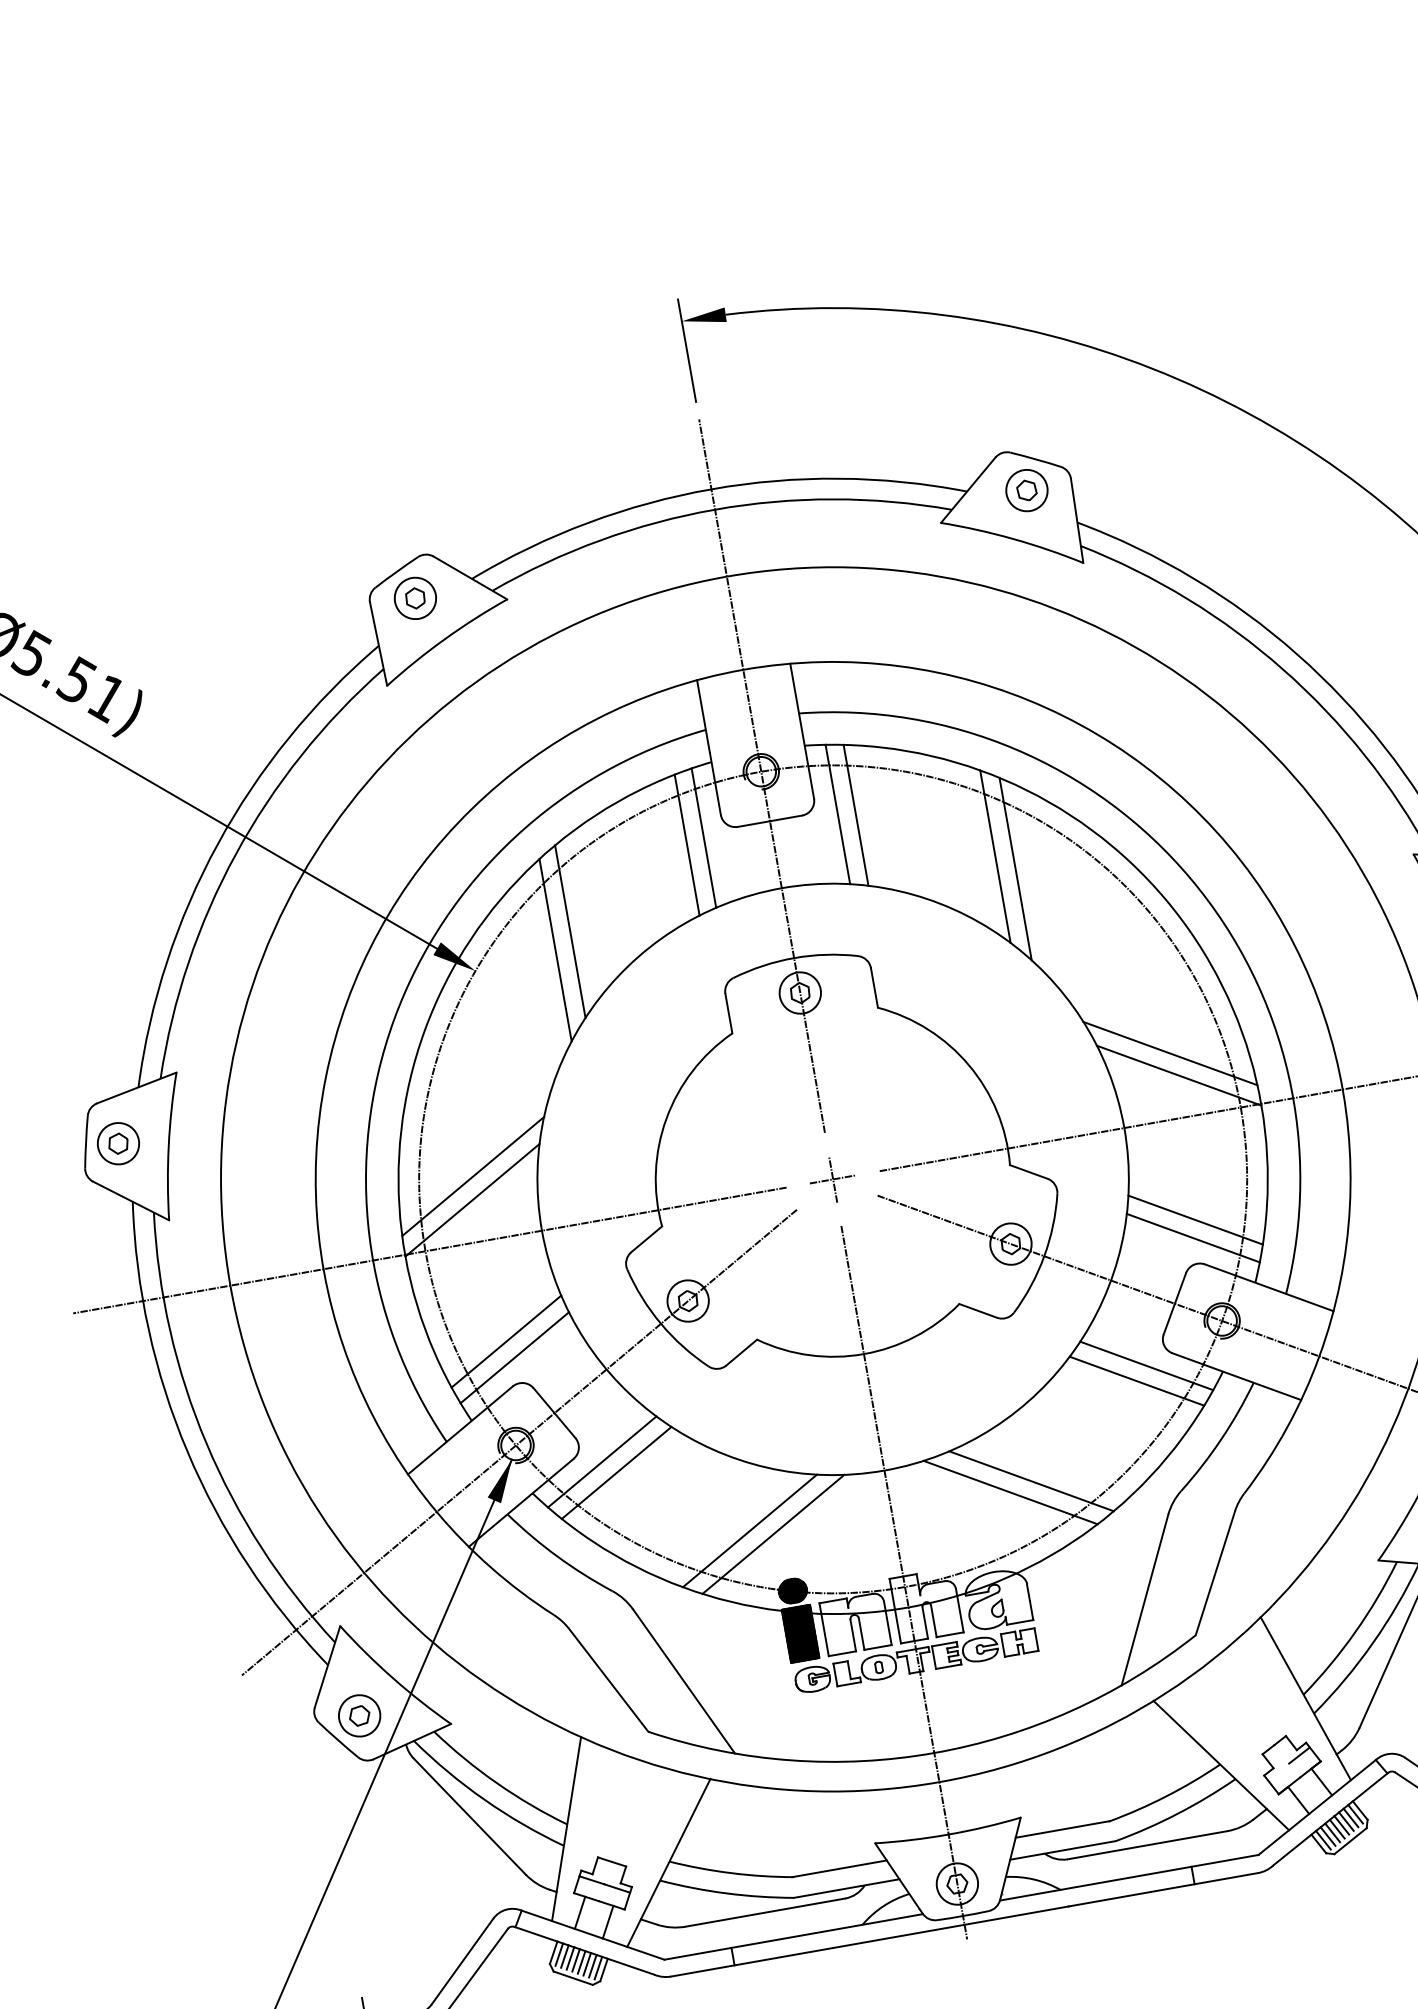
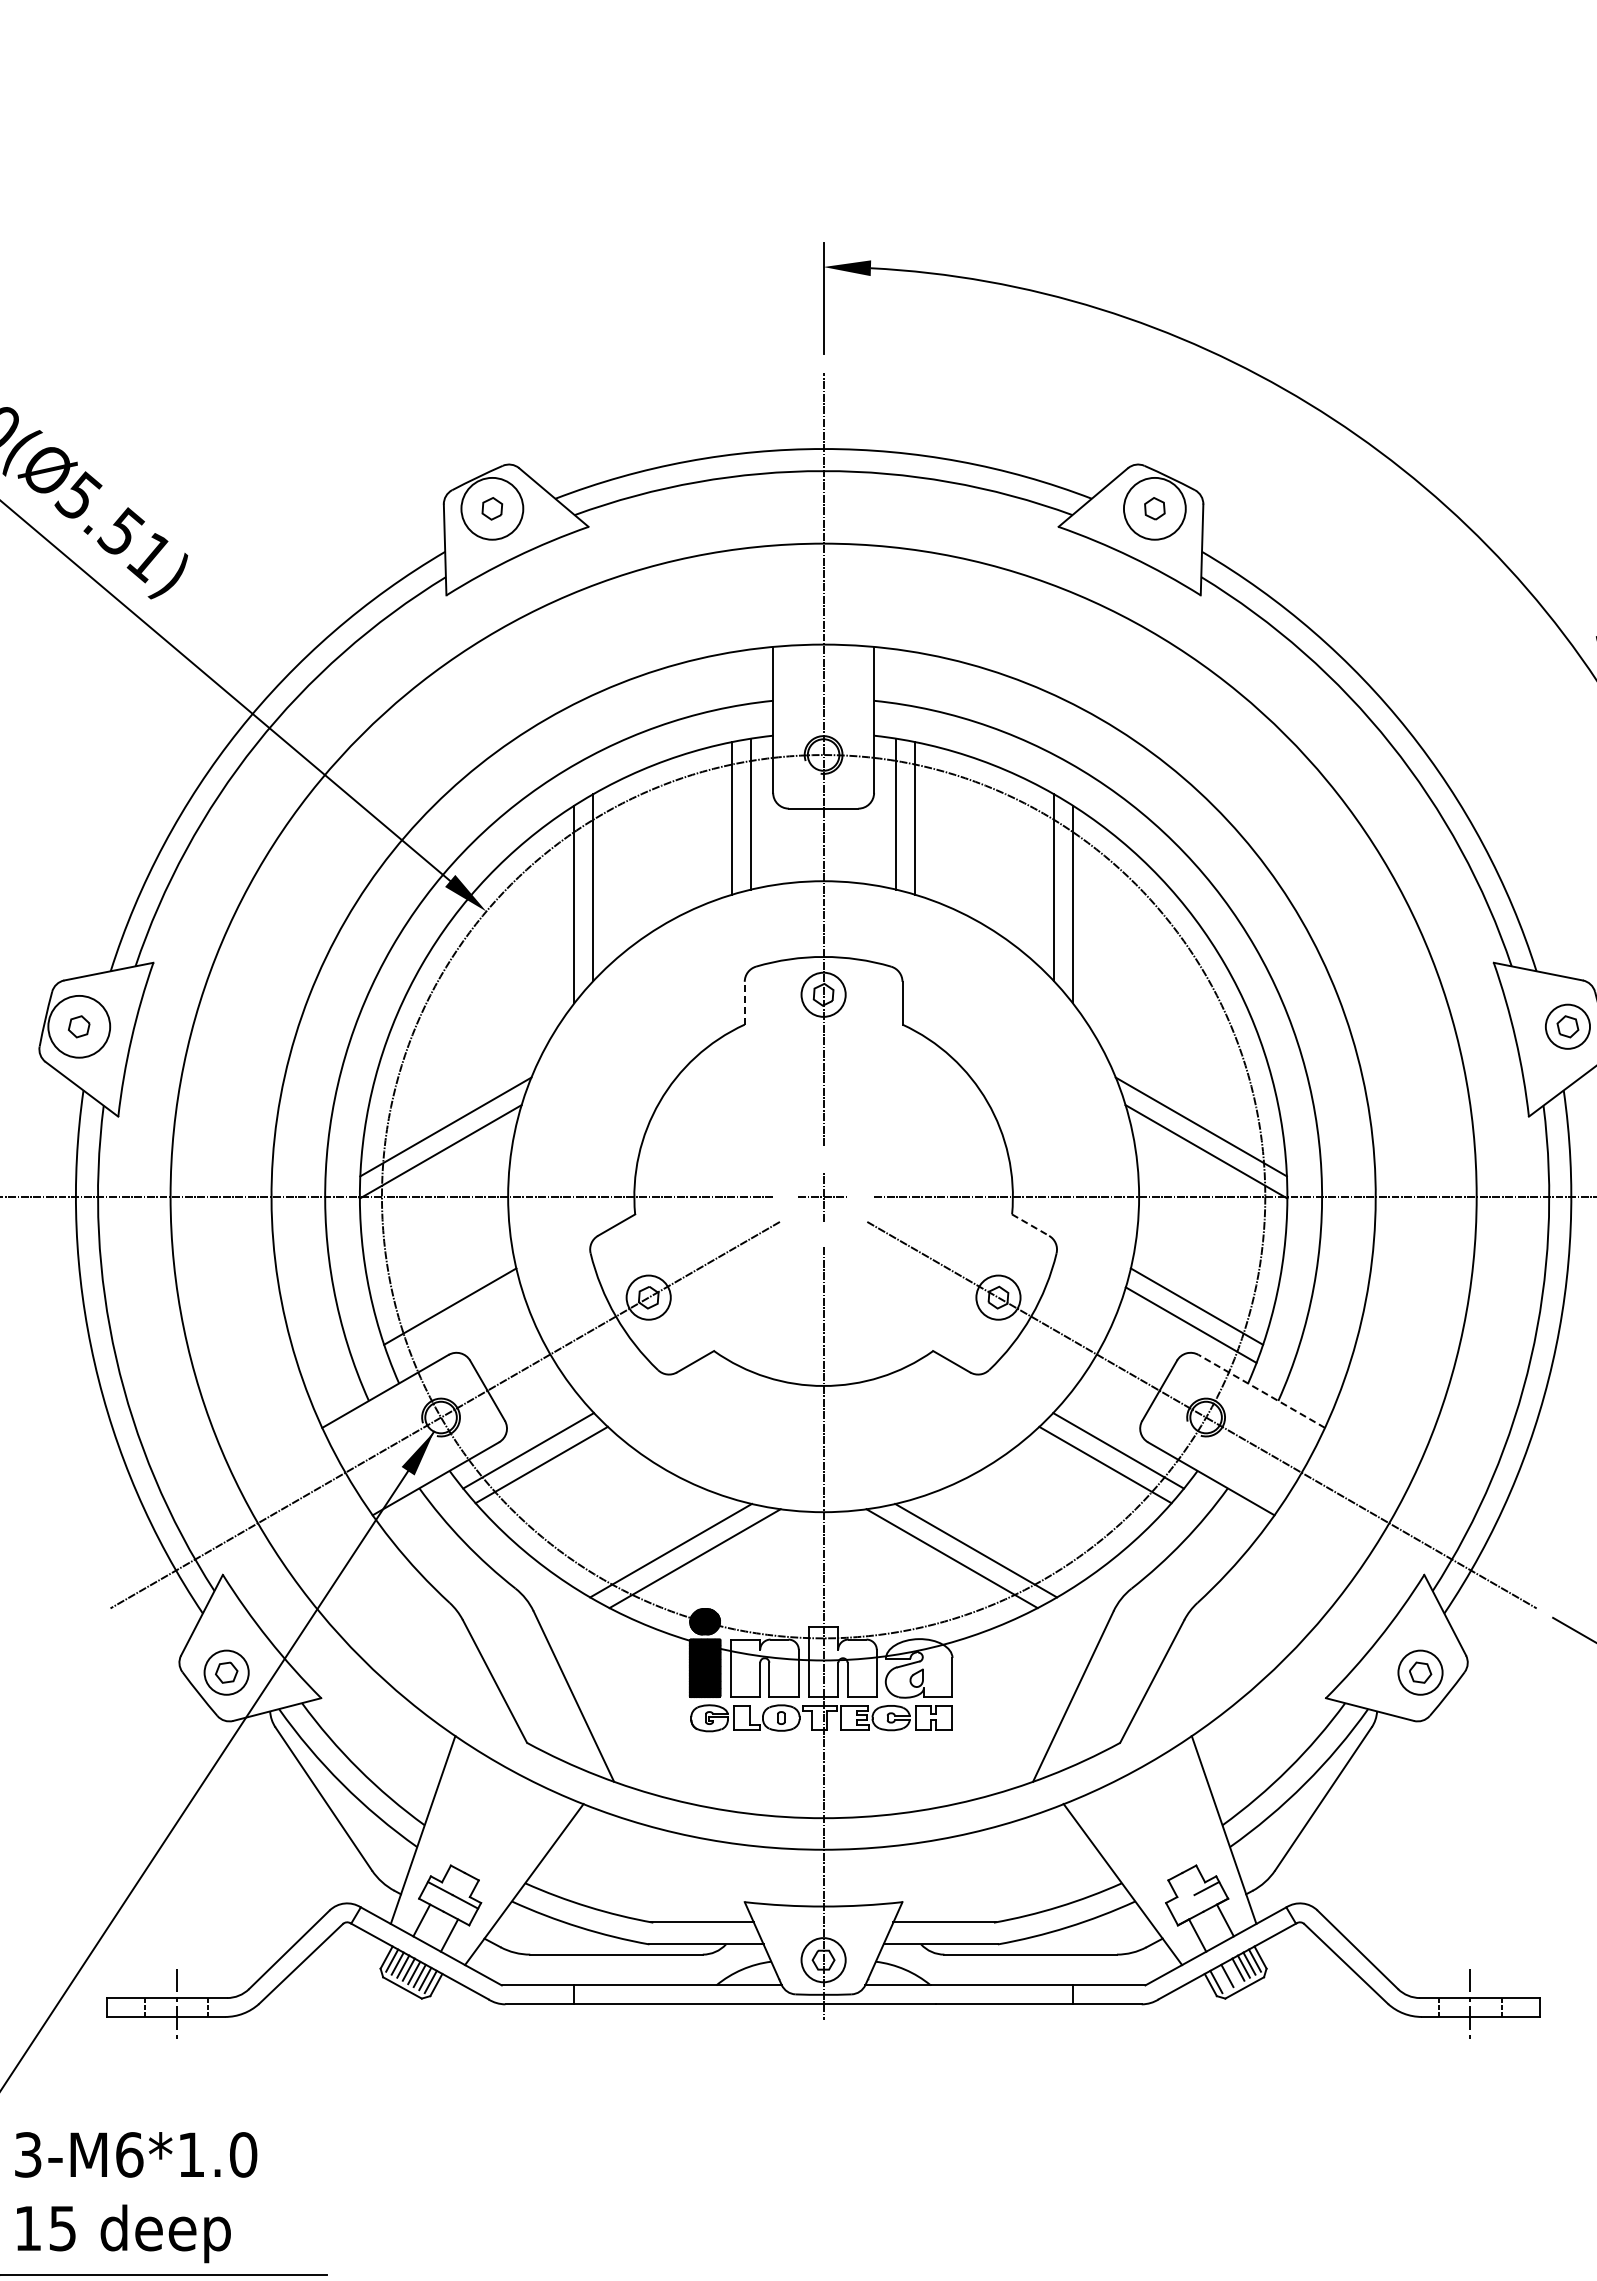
circle: (1026, 490) -> (1154, 508), size x1.4
circle: (415, 598) -> (492, 508), size x1.4
line: (728, 1013) -> (744, 1002), solid -> dashed
circle: (118, 1143) -> (79, 1026), size x1.4
line: (1029, 1172) -> (1031, 1225), solid -> dashed
line: (1268, 1287) -> (1261, 1391), solid -> dashed
line: (514, 1357) -> (455, 1324), removed
line: (1337, 1828) -> (1233, 1972), removed
line: (1327, 1836) -> (1221, 1978), removed

